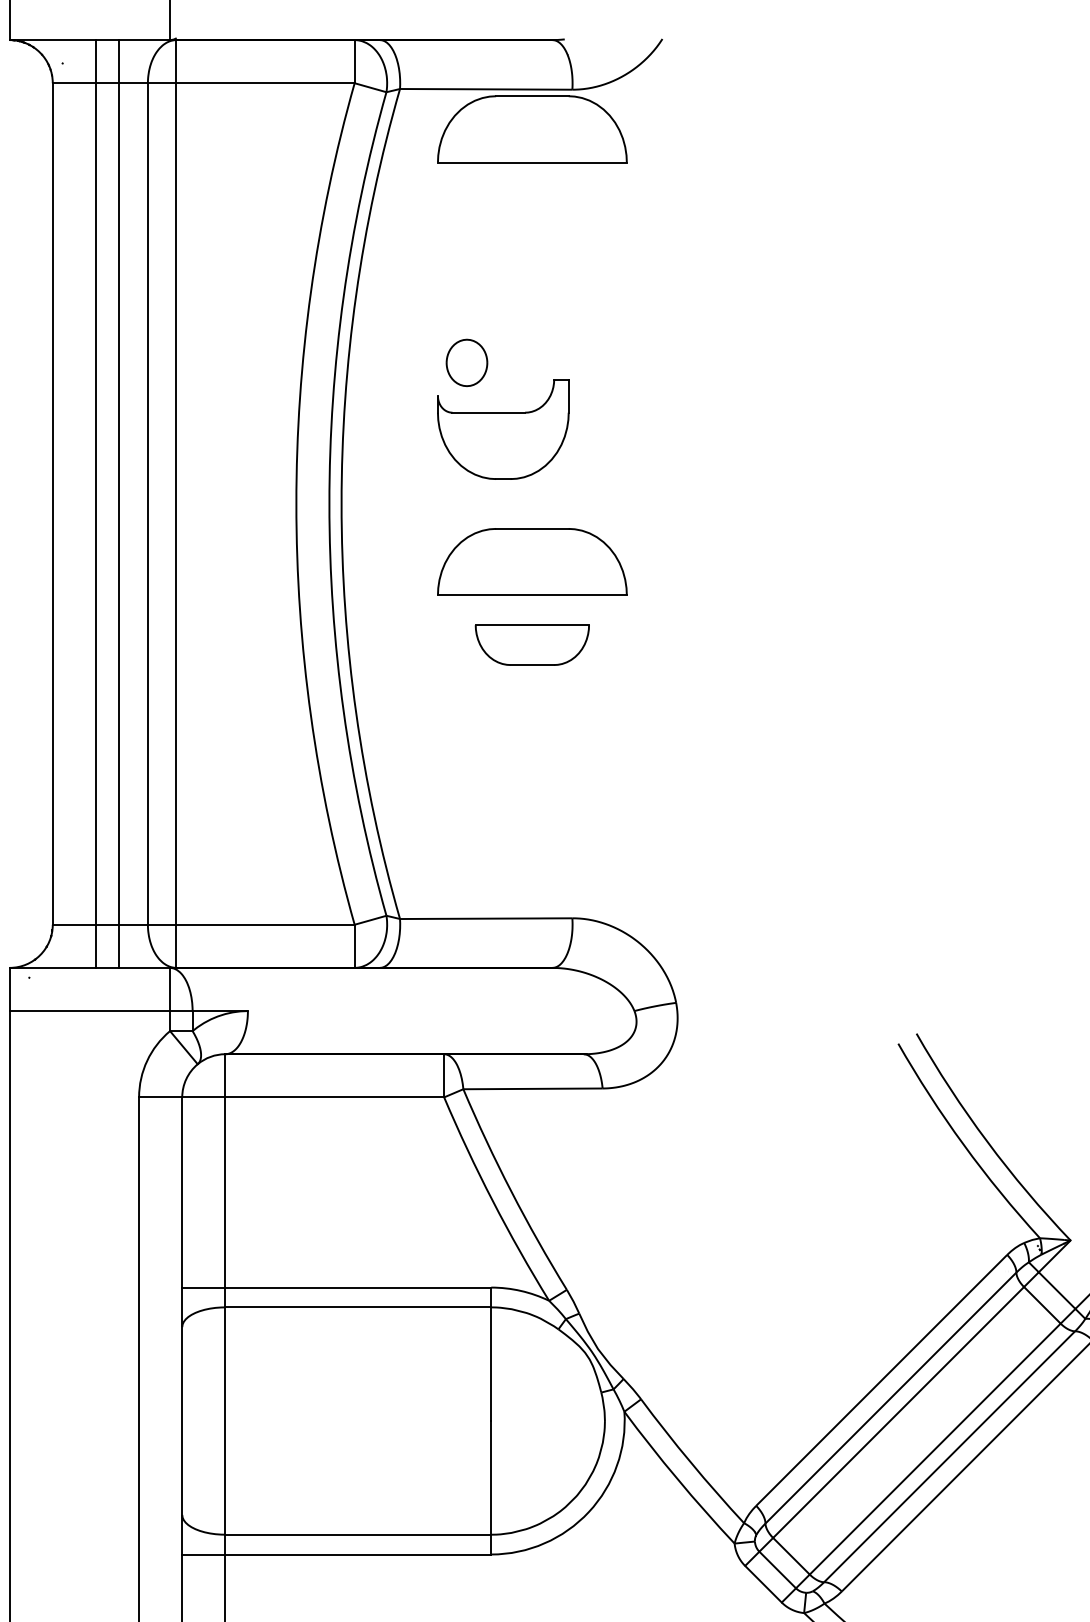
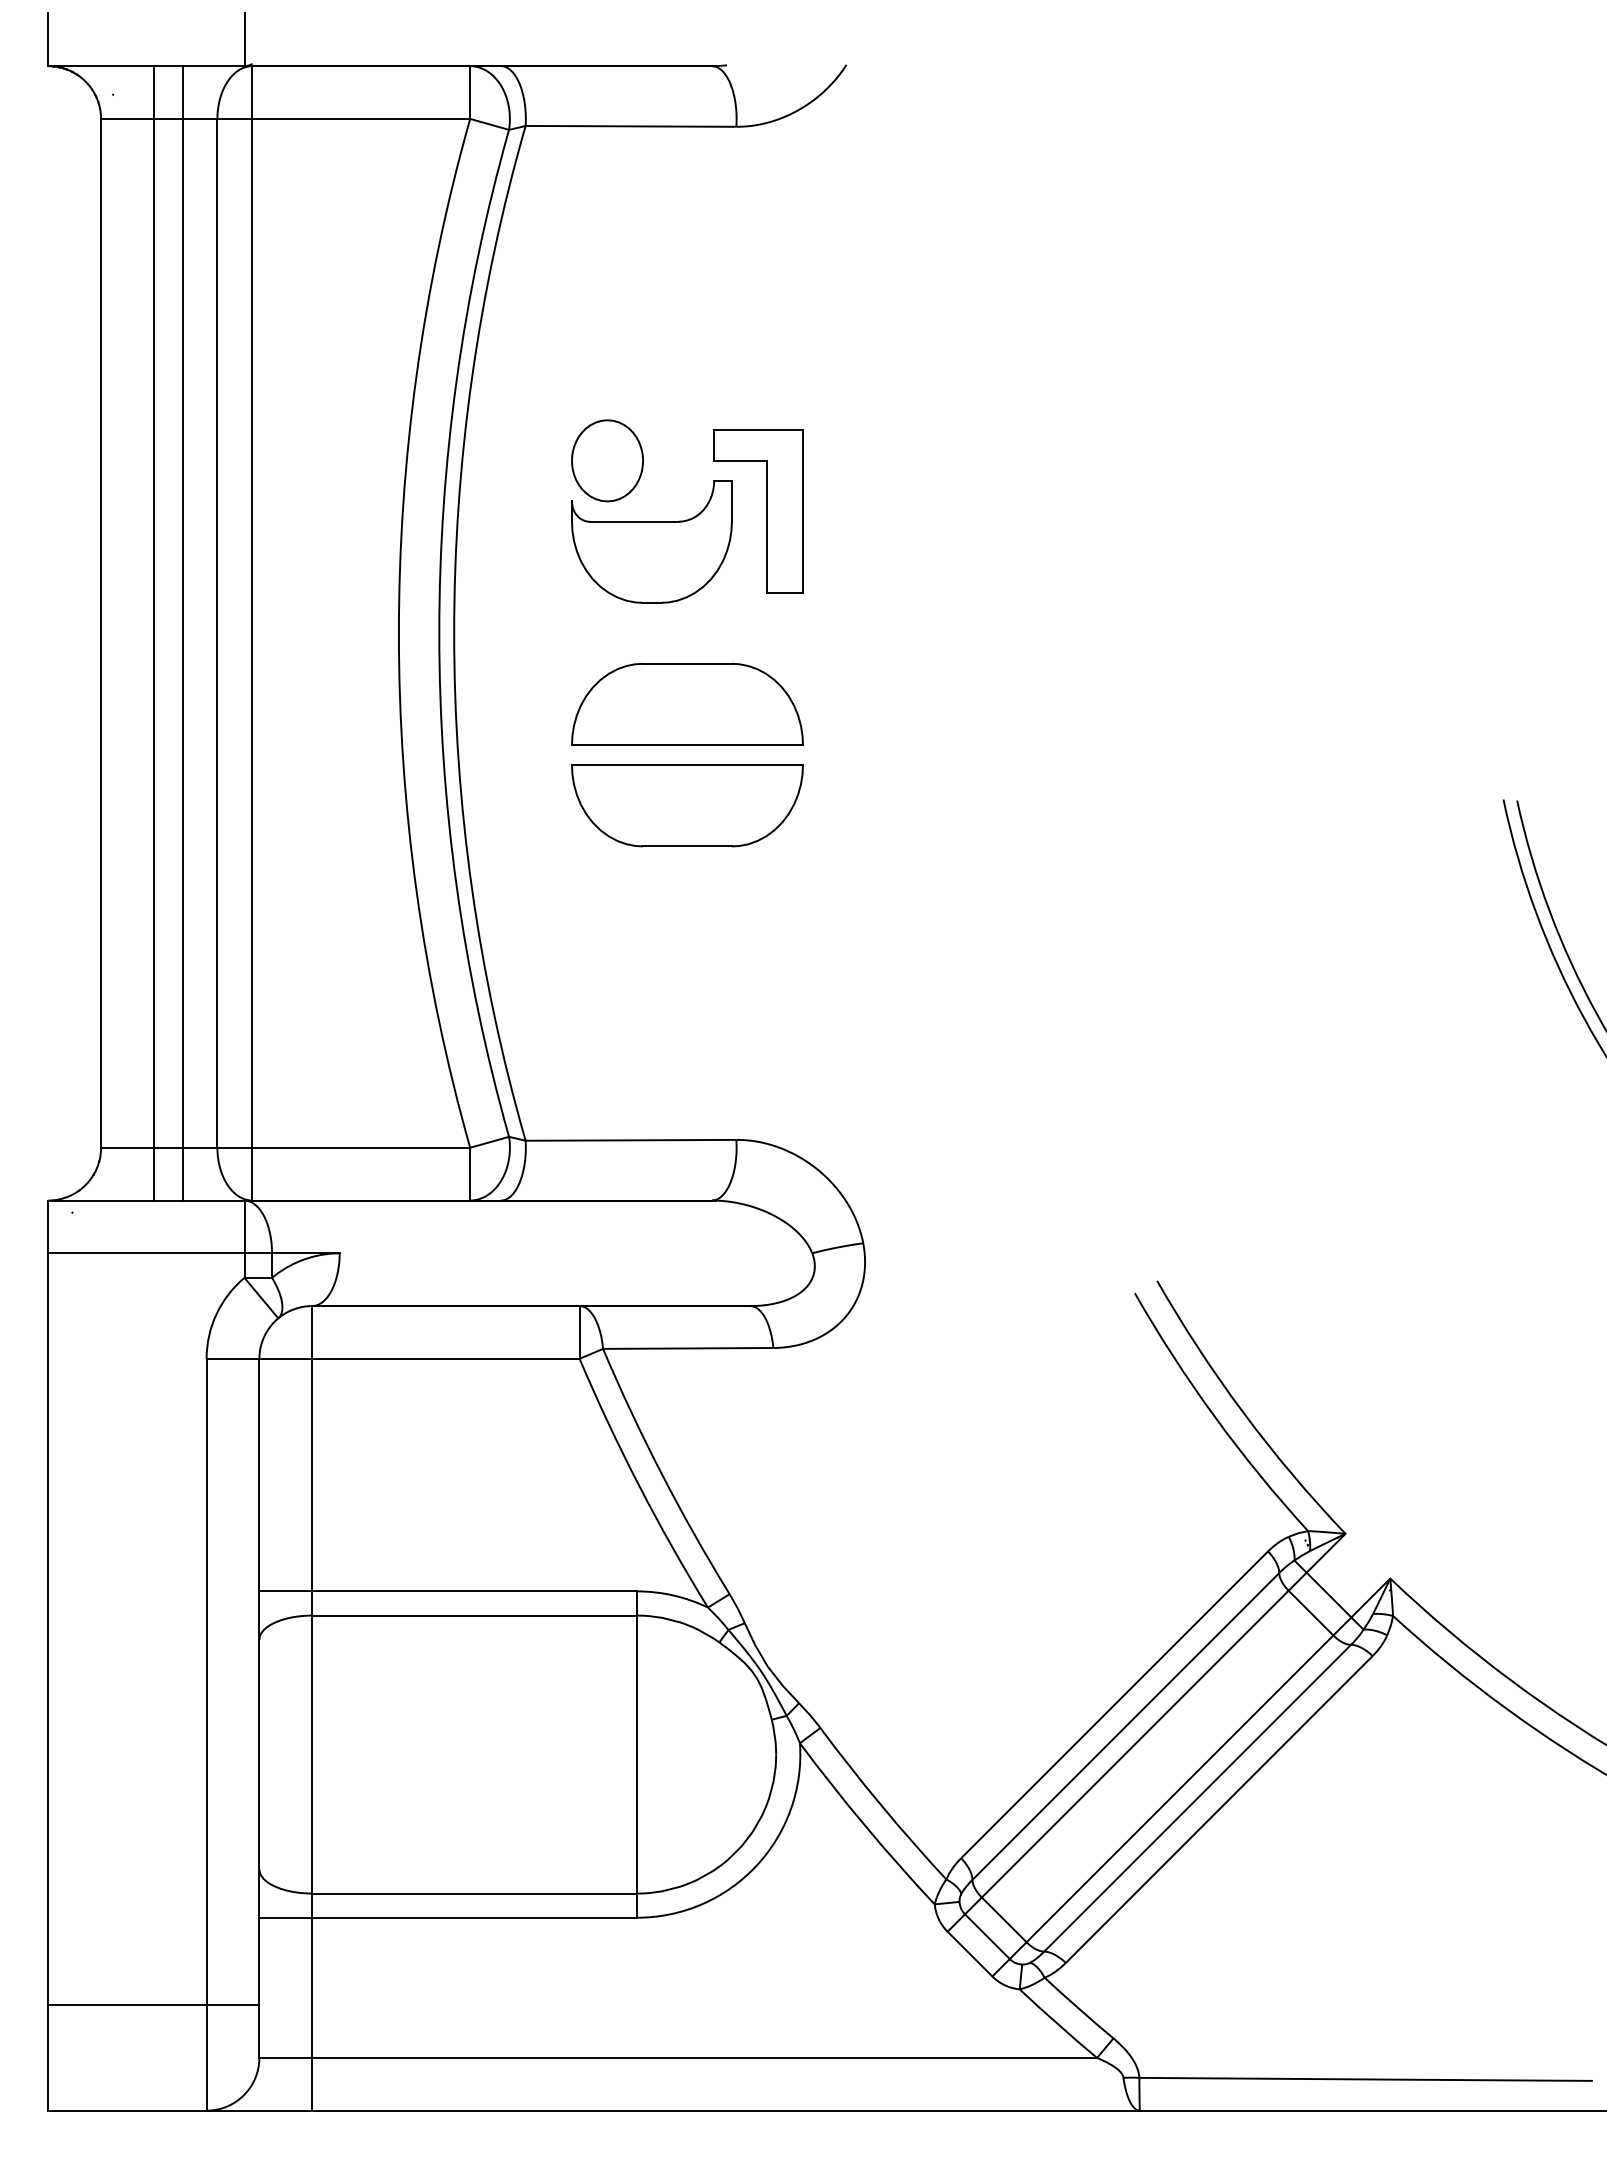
part: (532, 128) -> (687, 174), removed
part: (466, 362) -> (607, 460), size x1.43
part: (597, 404) -> (766, 511), added
part: (532, 644) -> (687, 805), size x1.67

